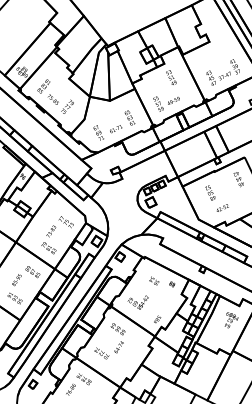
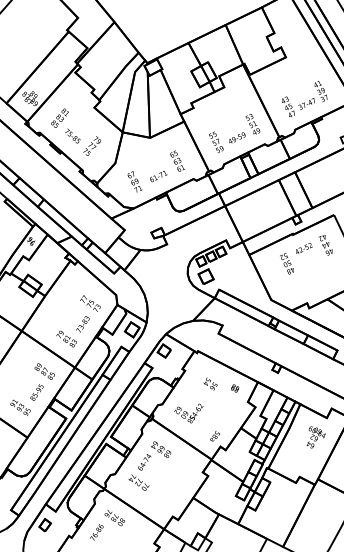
text: (171, 77) -> (252, 124), moved
text: (223, 208) -> (304, 248), moved
text: (50, 231) -> (82, 324), moved
text: (16, 280) -> (36, 392), moved
text: (119, 347) -> (144, 462), moved

